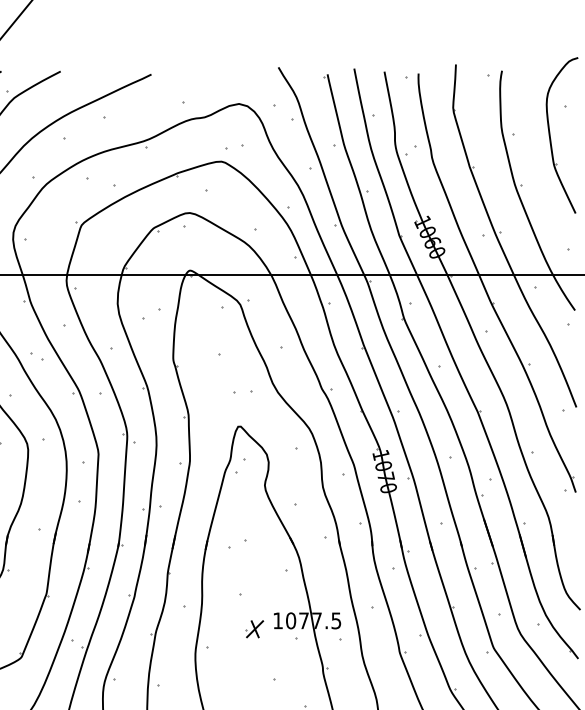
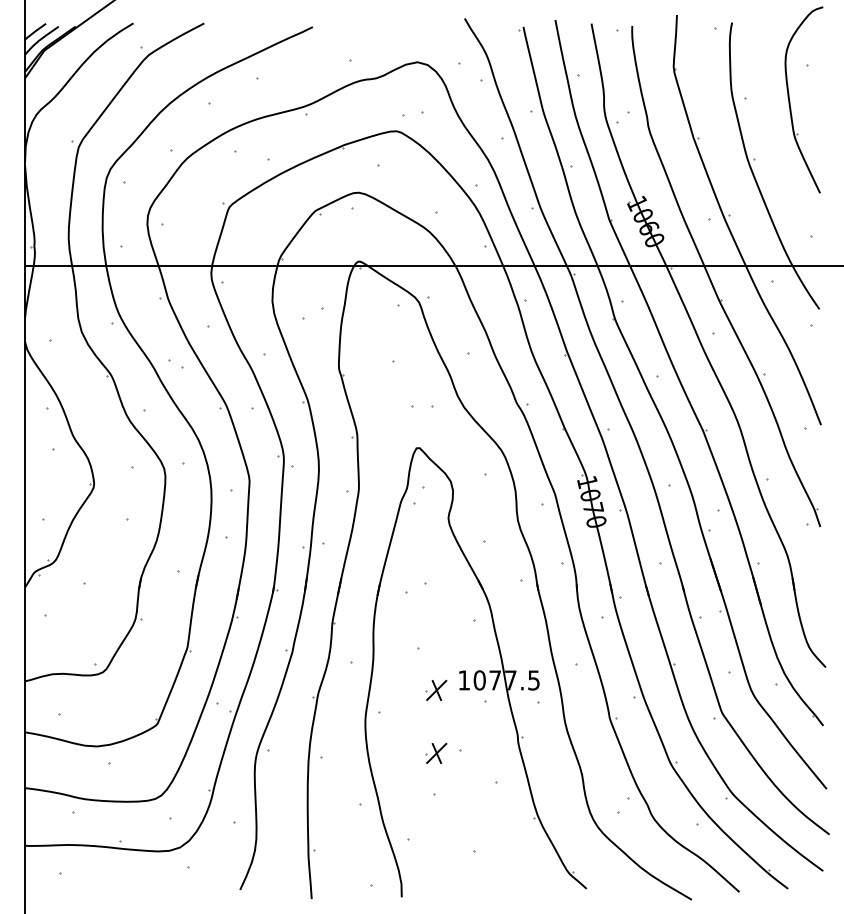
part: (254, 681) -> (436, 752), added

